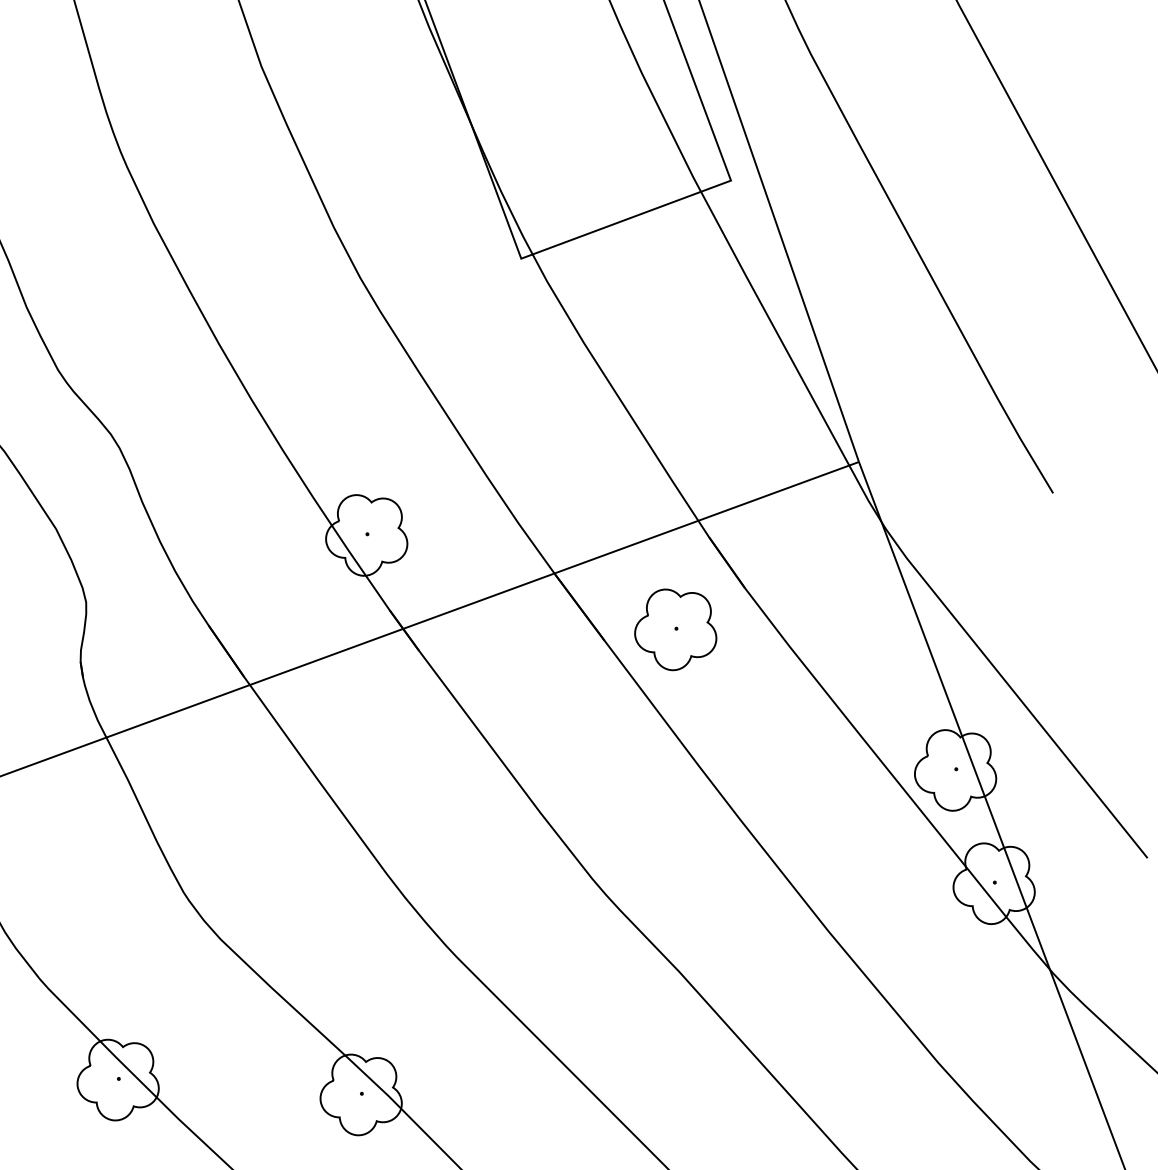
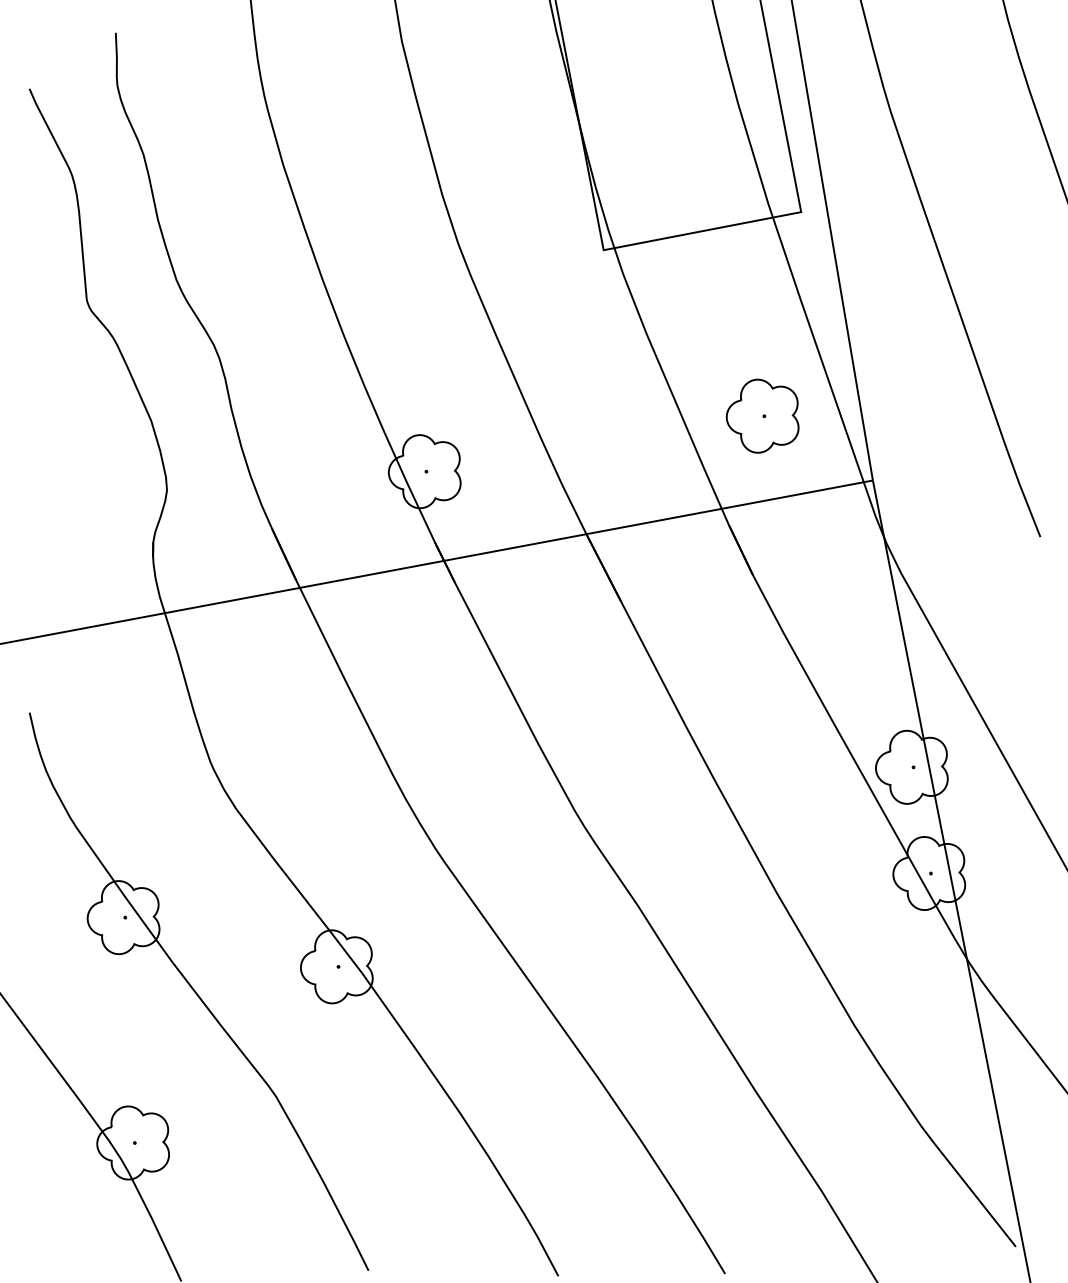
part: (674, 628) -> (762, 415), moved

